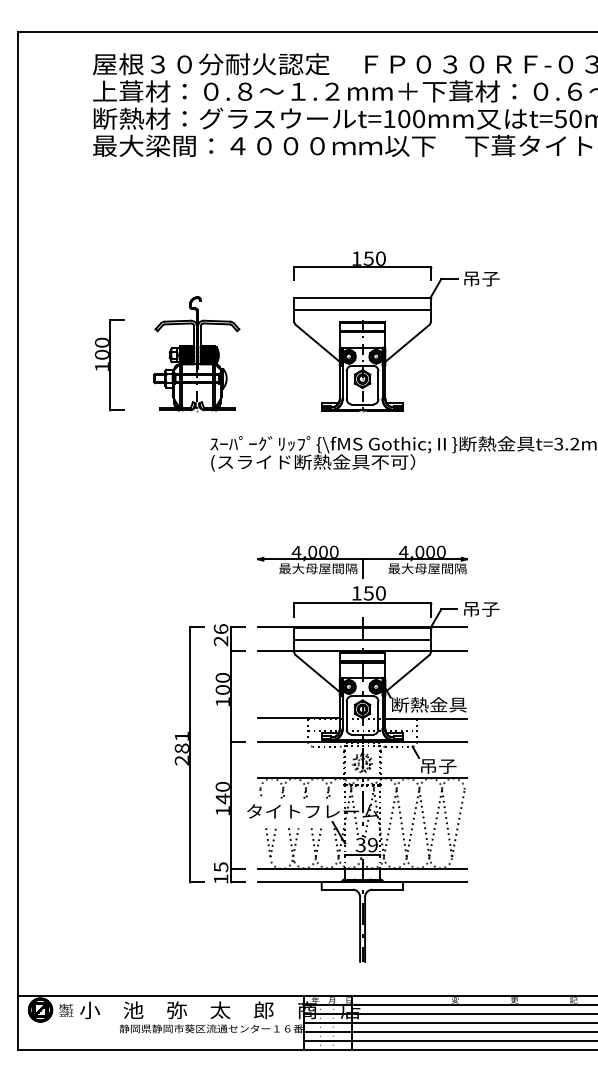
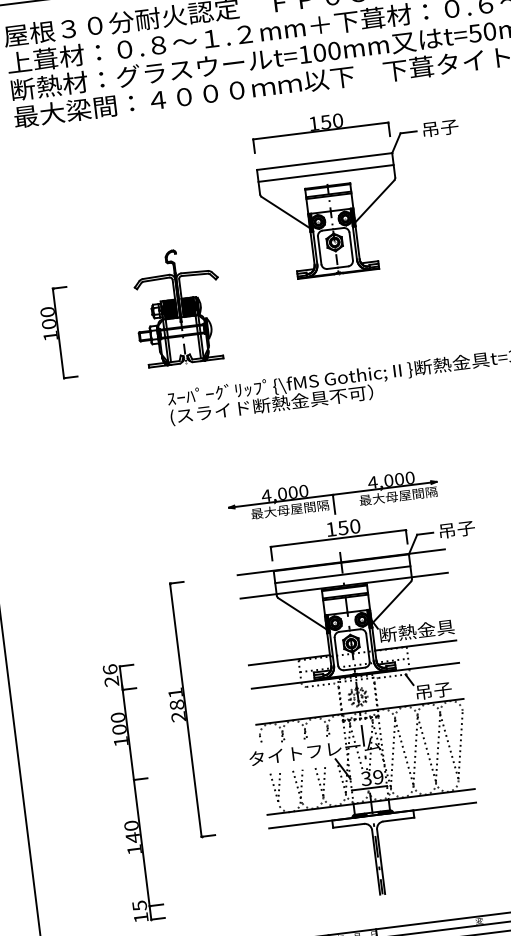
part: (396, 331) -> (362, 191), moved
part: (196, 354) -> (178, 307), moved
part: (229, 753) -> (133, 791), moved

